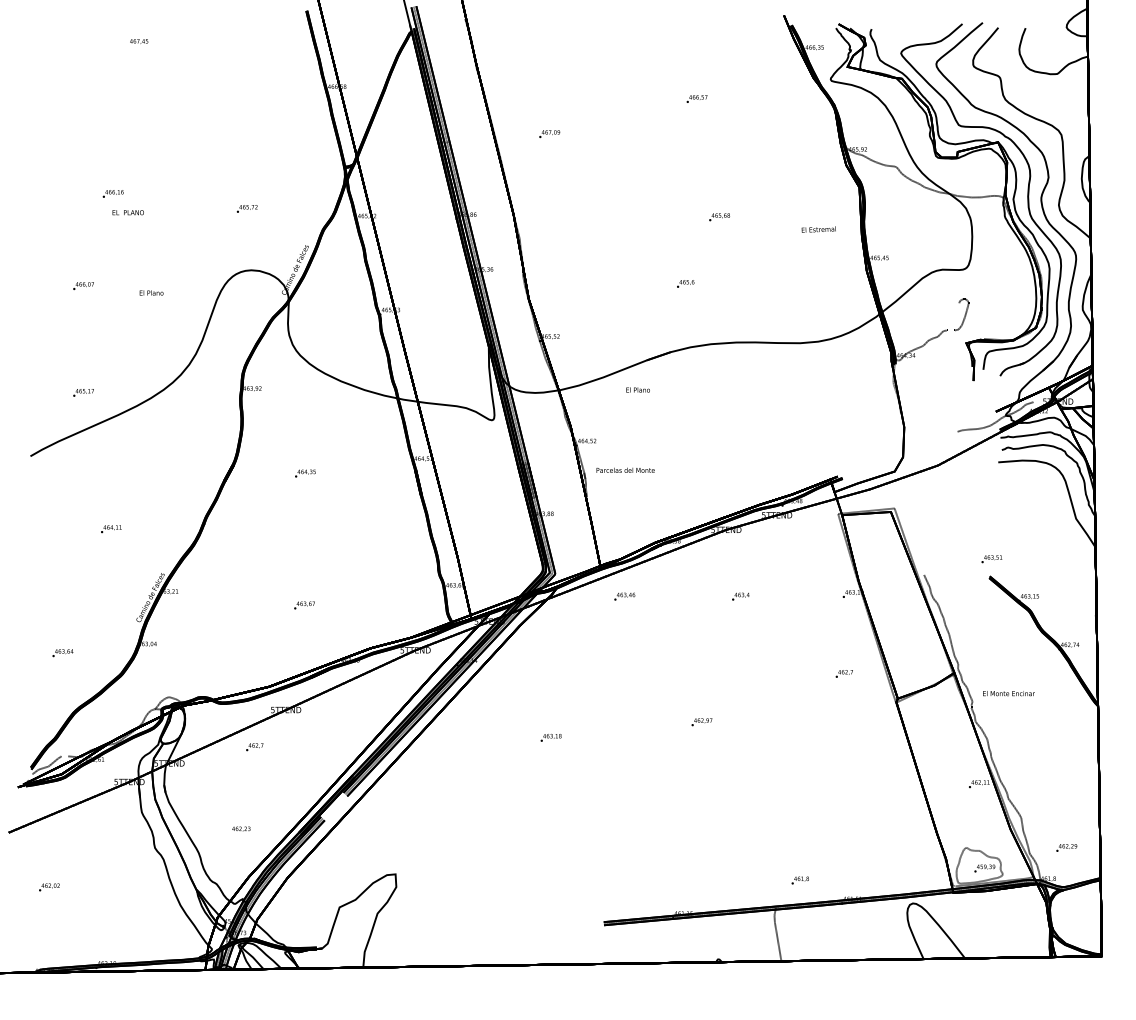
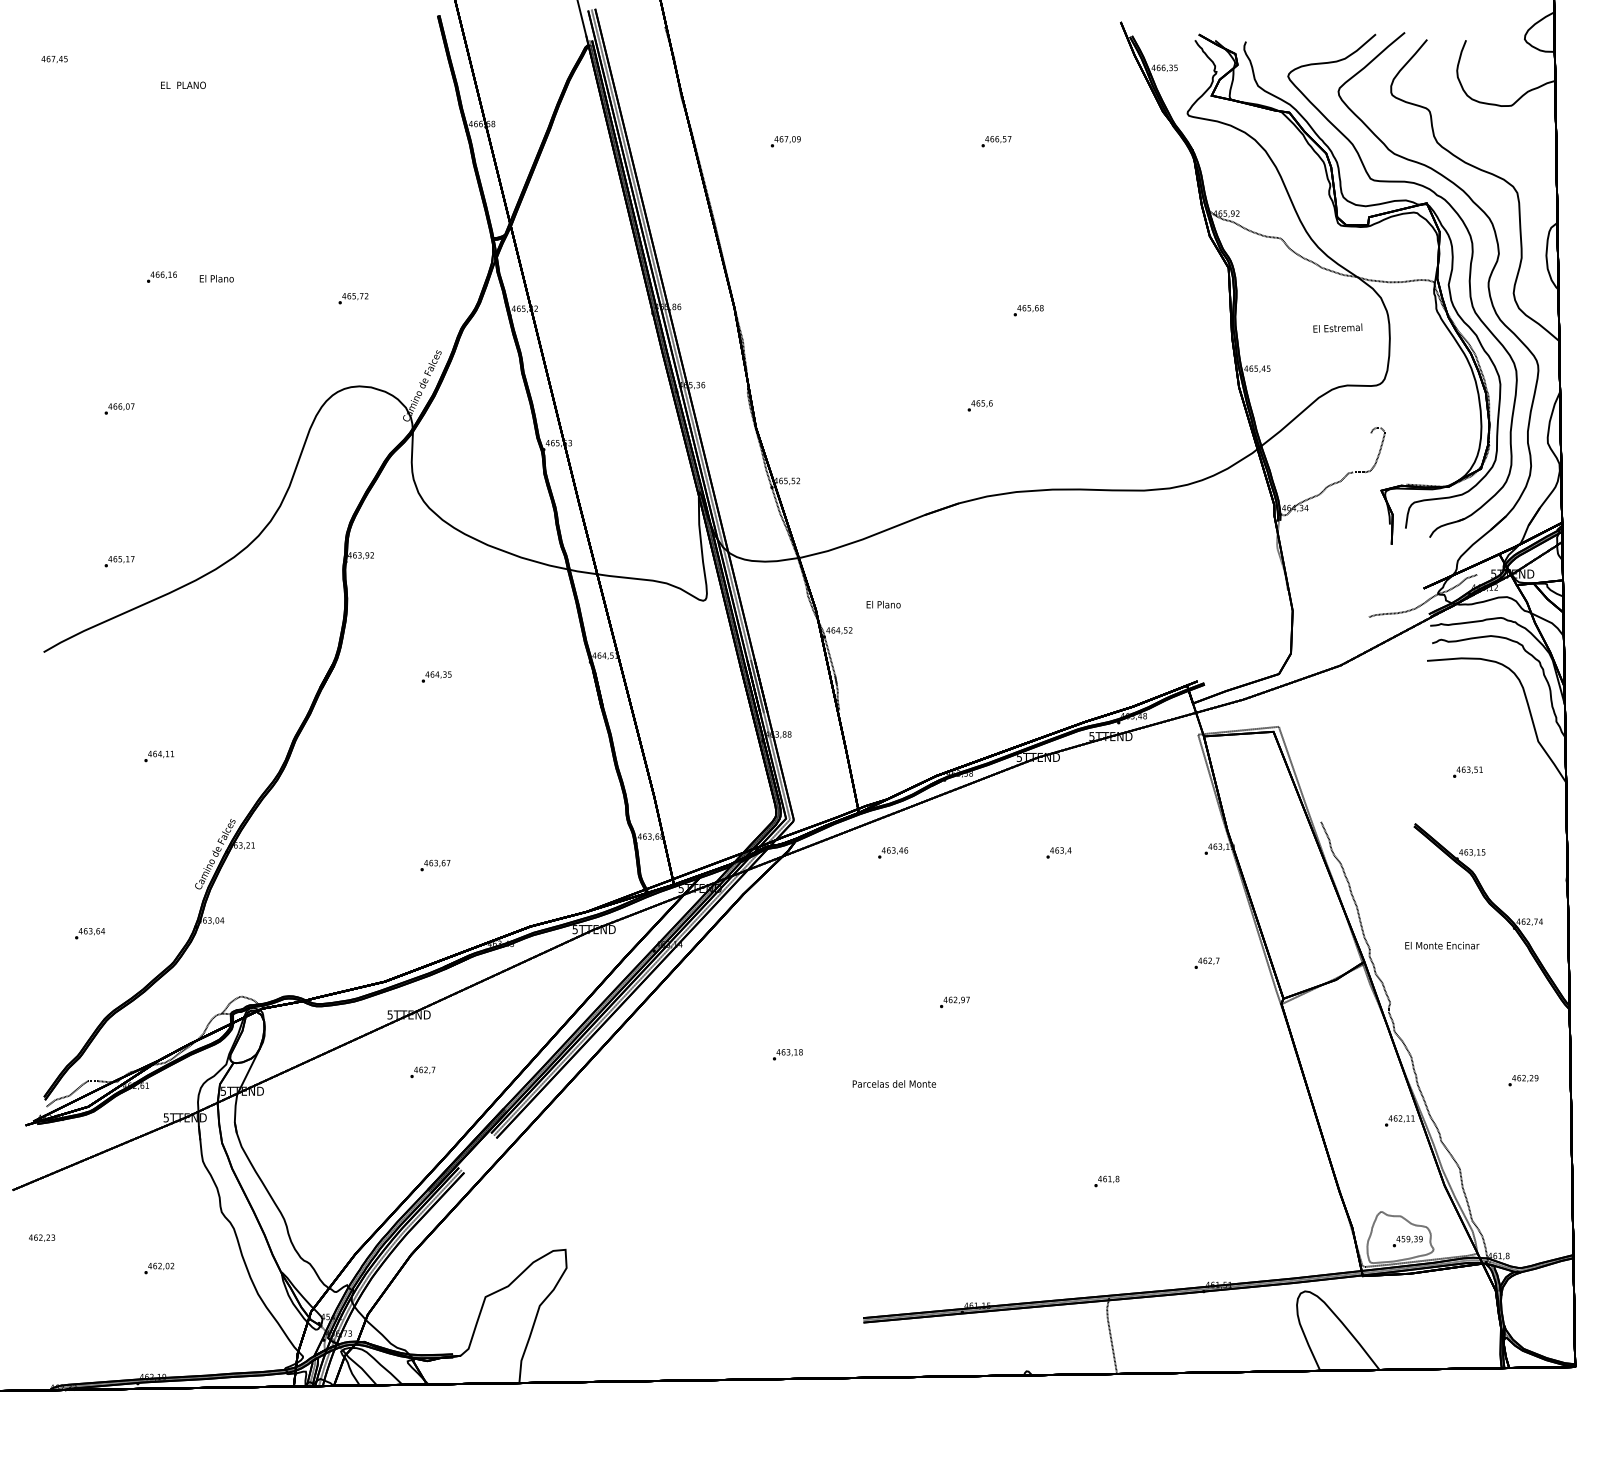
text: (139, 41) -> (55, 59), moved
text: (549, 133) -> (785, 140), moved
text: (127, 212) -> (182, 85), moved
text: (818, 229) -> (1337, 328), moved
text: (151, 292) -> (216, 278), moved
text: (637, 389) -> (882, 603), moved
text: (625, 469) -> (894, 1082), moved
text: (991, 559) -> (1467, 772), moved
text: (1008, 693) -> (1441, 945), moved
text: (701, 722) -> (954, 1002), moved
text: (254, 747) -> (422, 1072), moved
text: (241, 828) -> (42, 1237), moved
text: (1066, 847) -> (1523, 1079), moved
text: (799, 880) -> (1105, 1181), moved
text: (49, 887) -> (159, 1268), moved

